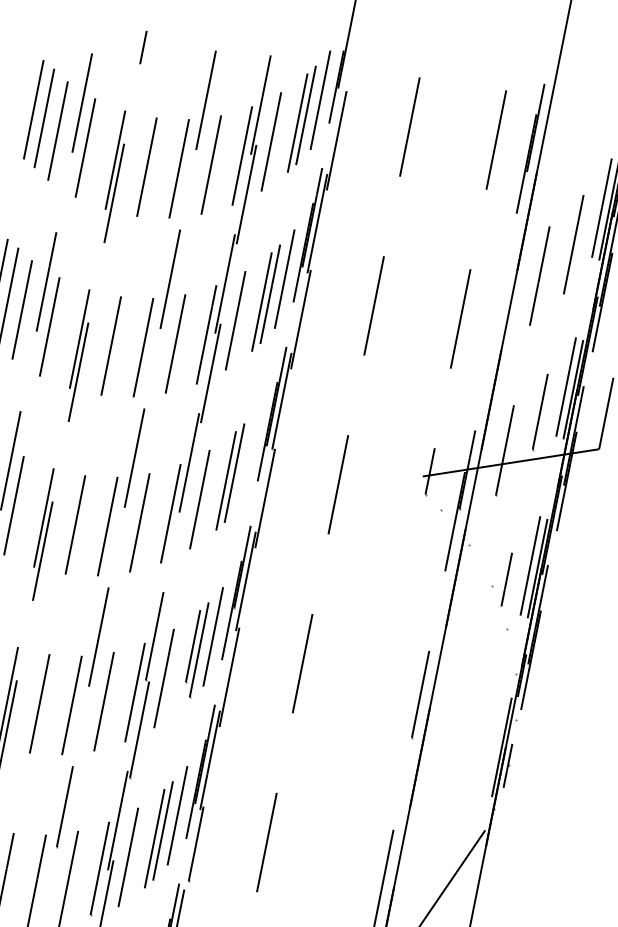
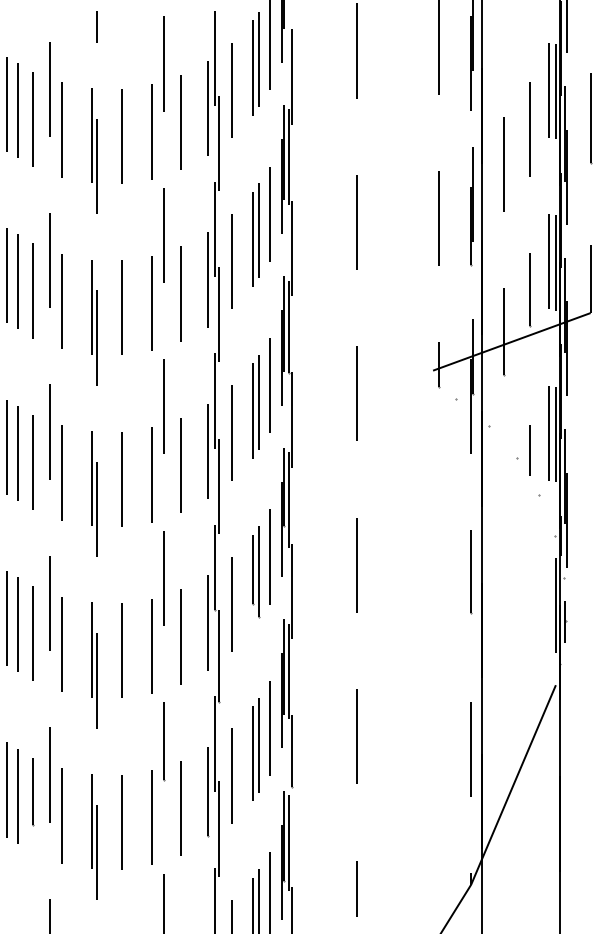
part: (497, 313) -> (471, 206), added
line: (249, 457) -> (269, 385), added
line: (174, 551) -> (218, 485), added

